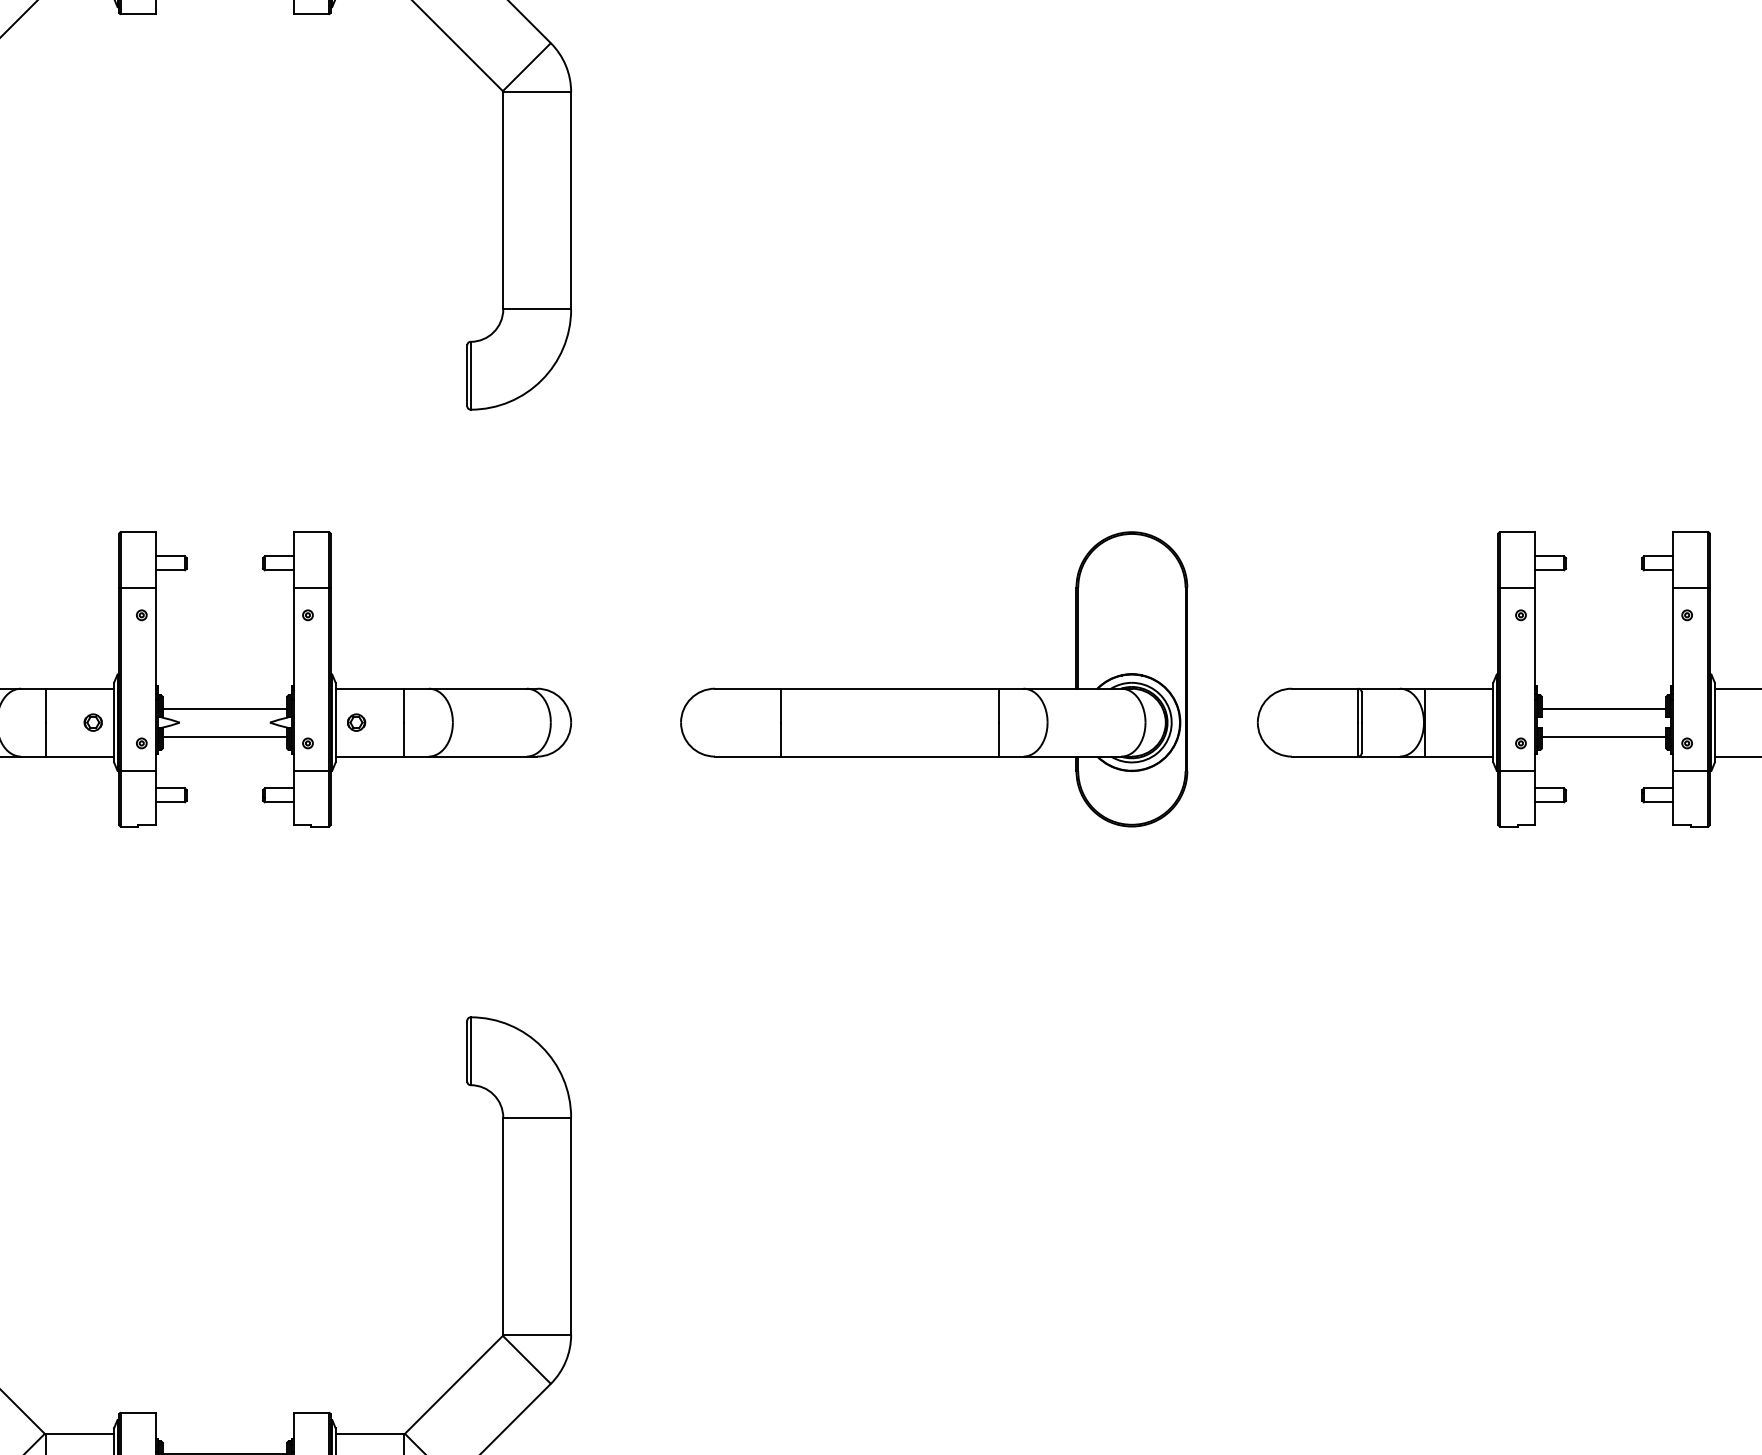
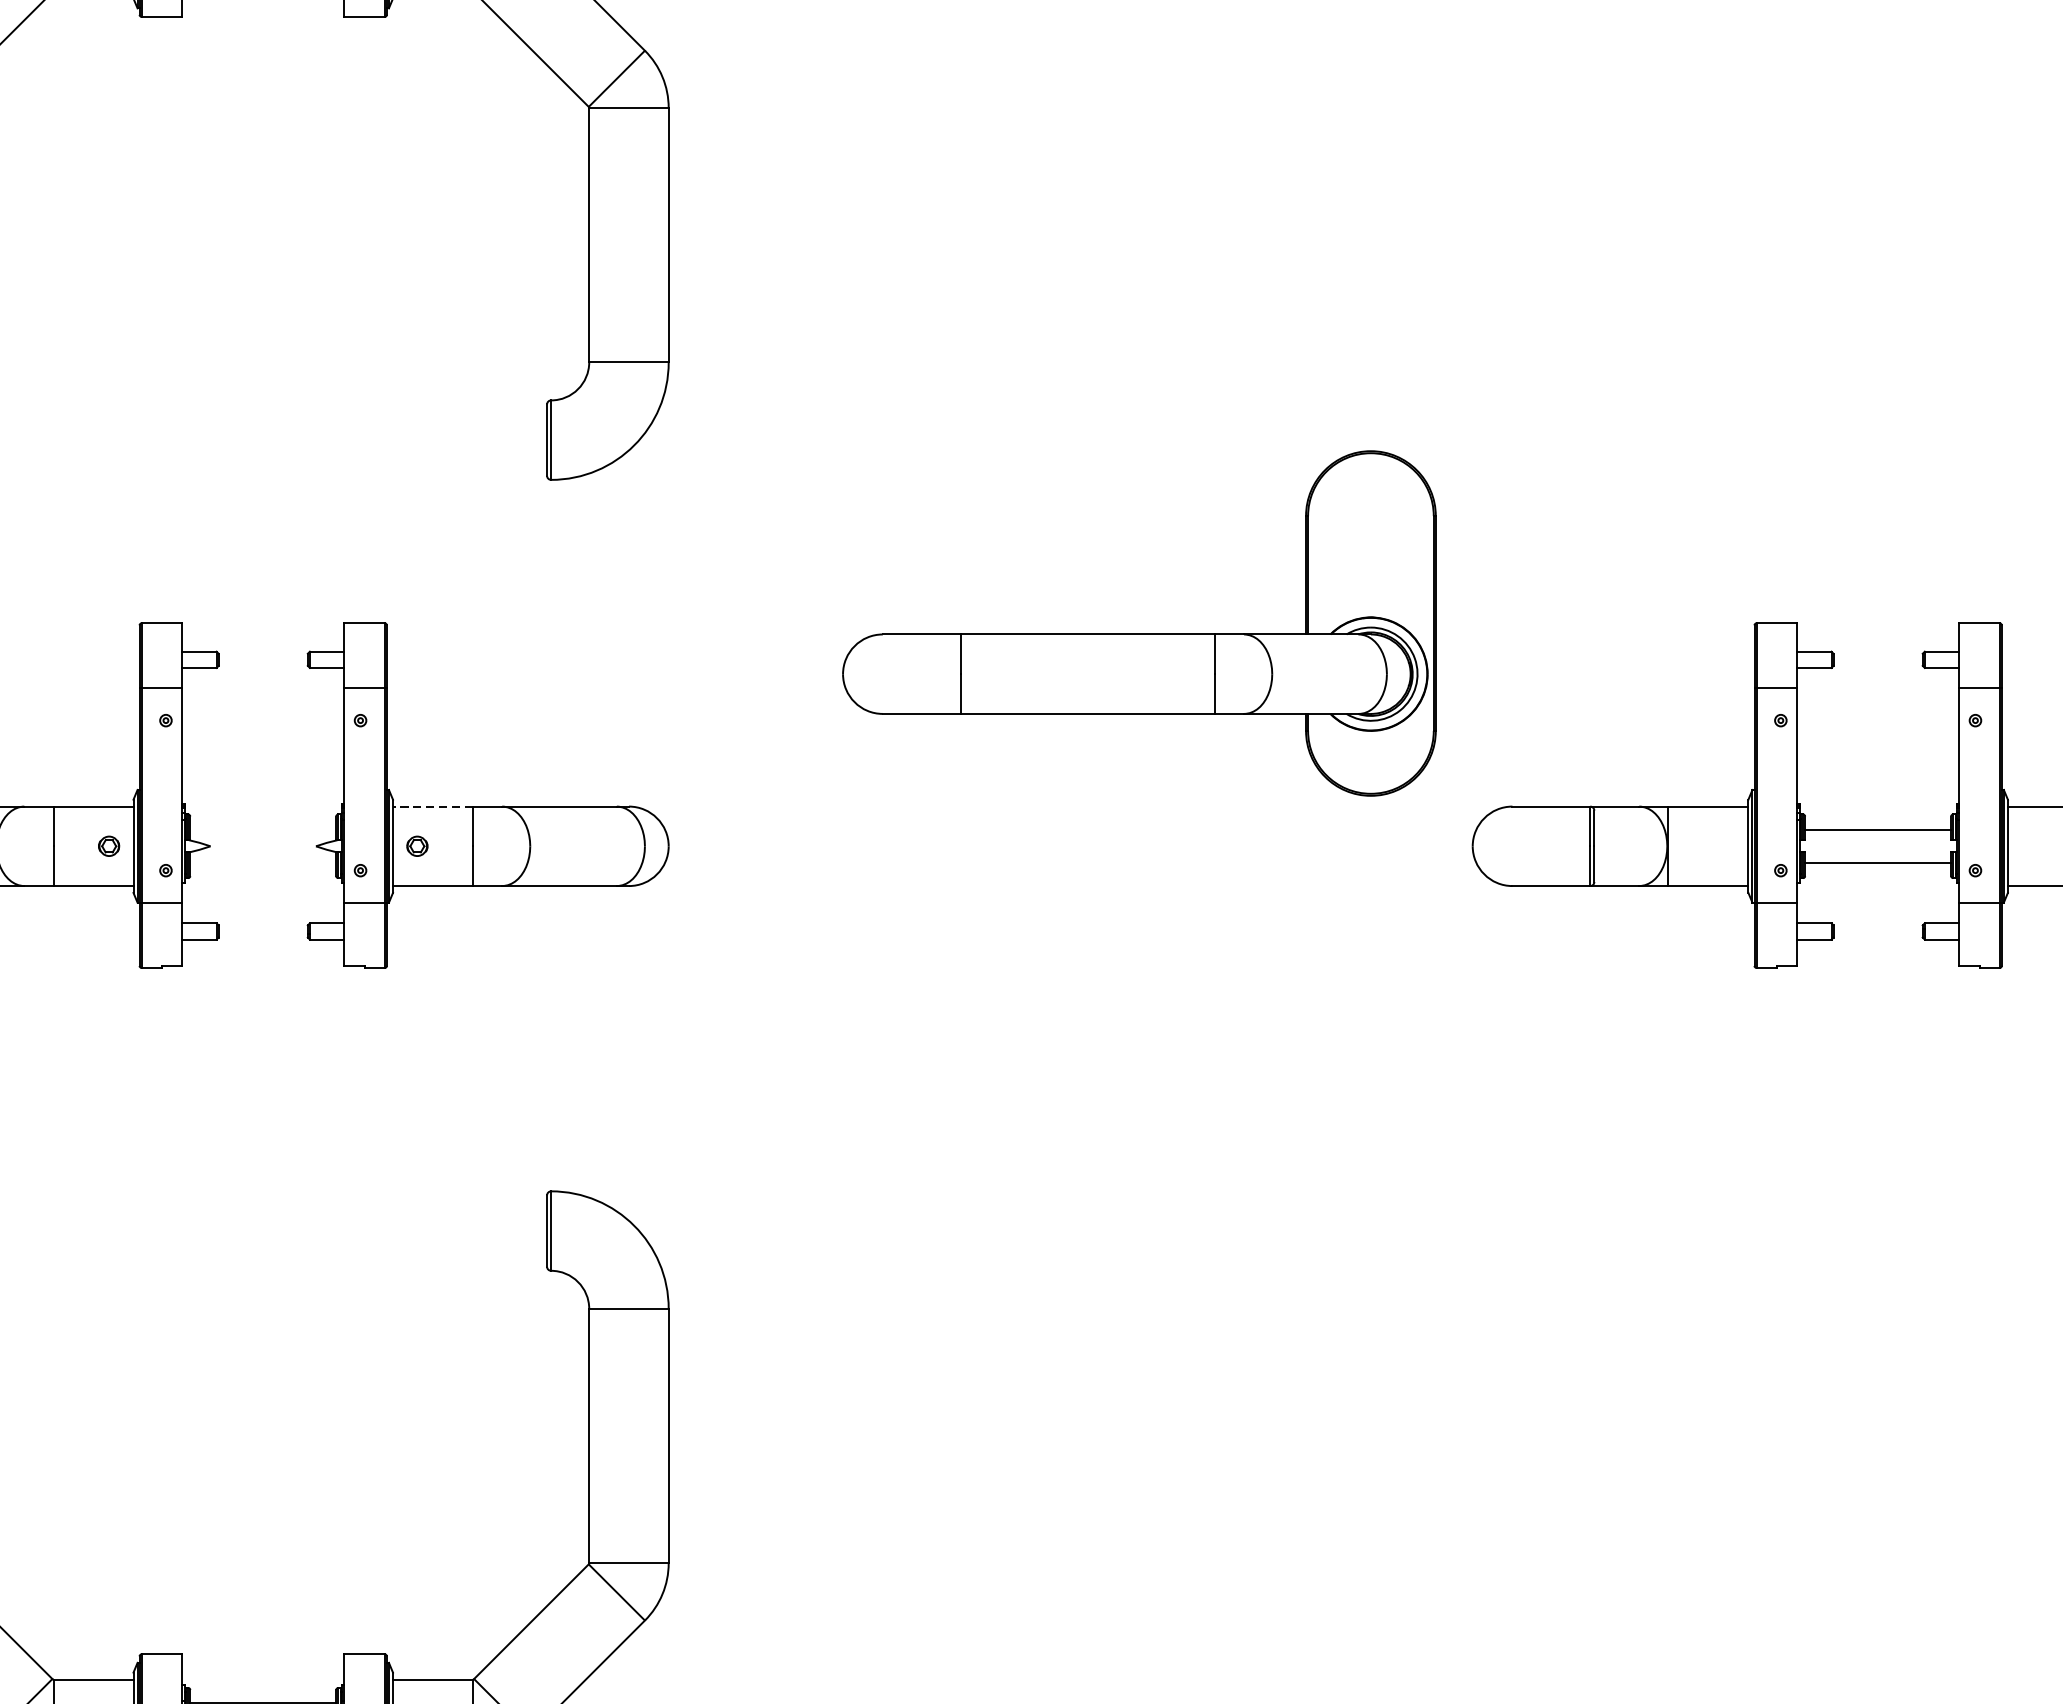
line: (369, 688) -> (432, 806), solid -> dashed
part: (934, 688) -> (1139, 634), moved
line: (224, 708) -> (262, 829), removed
line: (224, 736) -> (262, 862), removed

